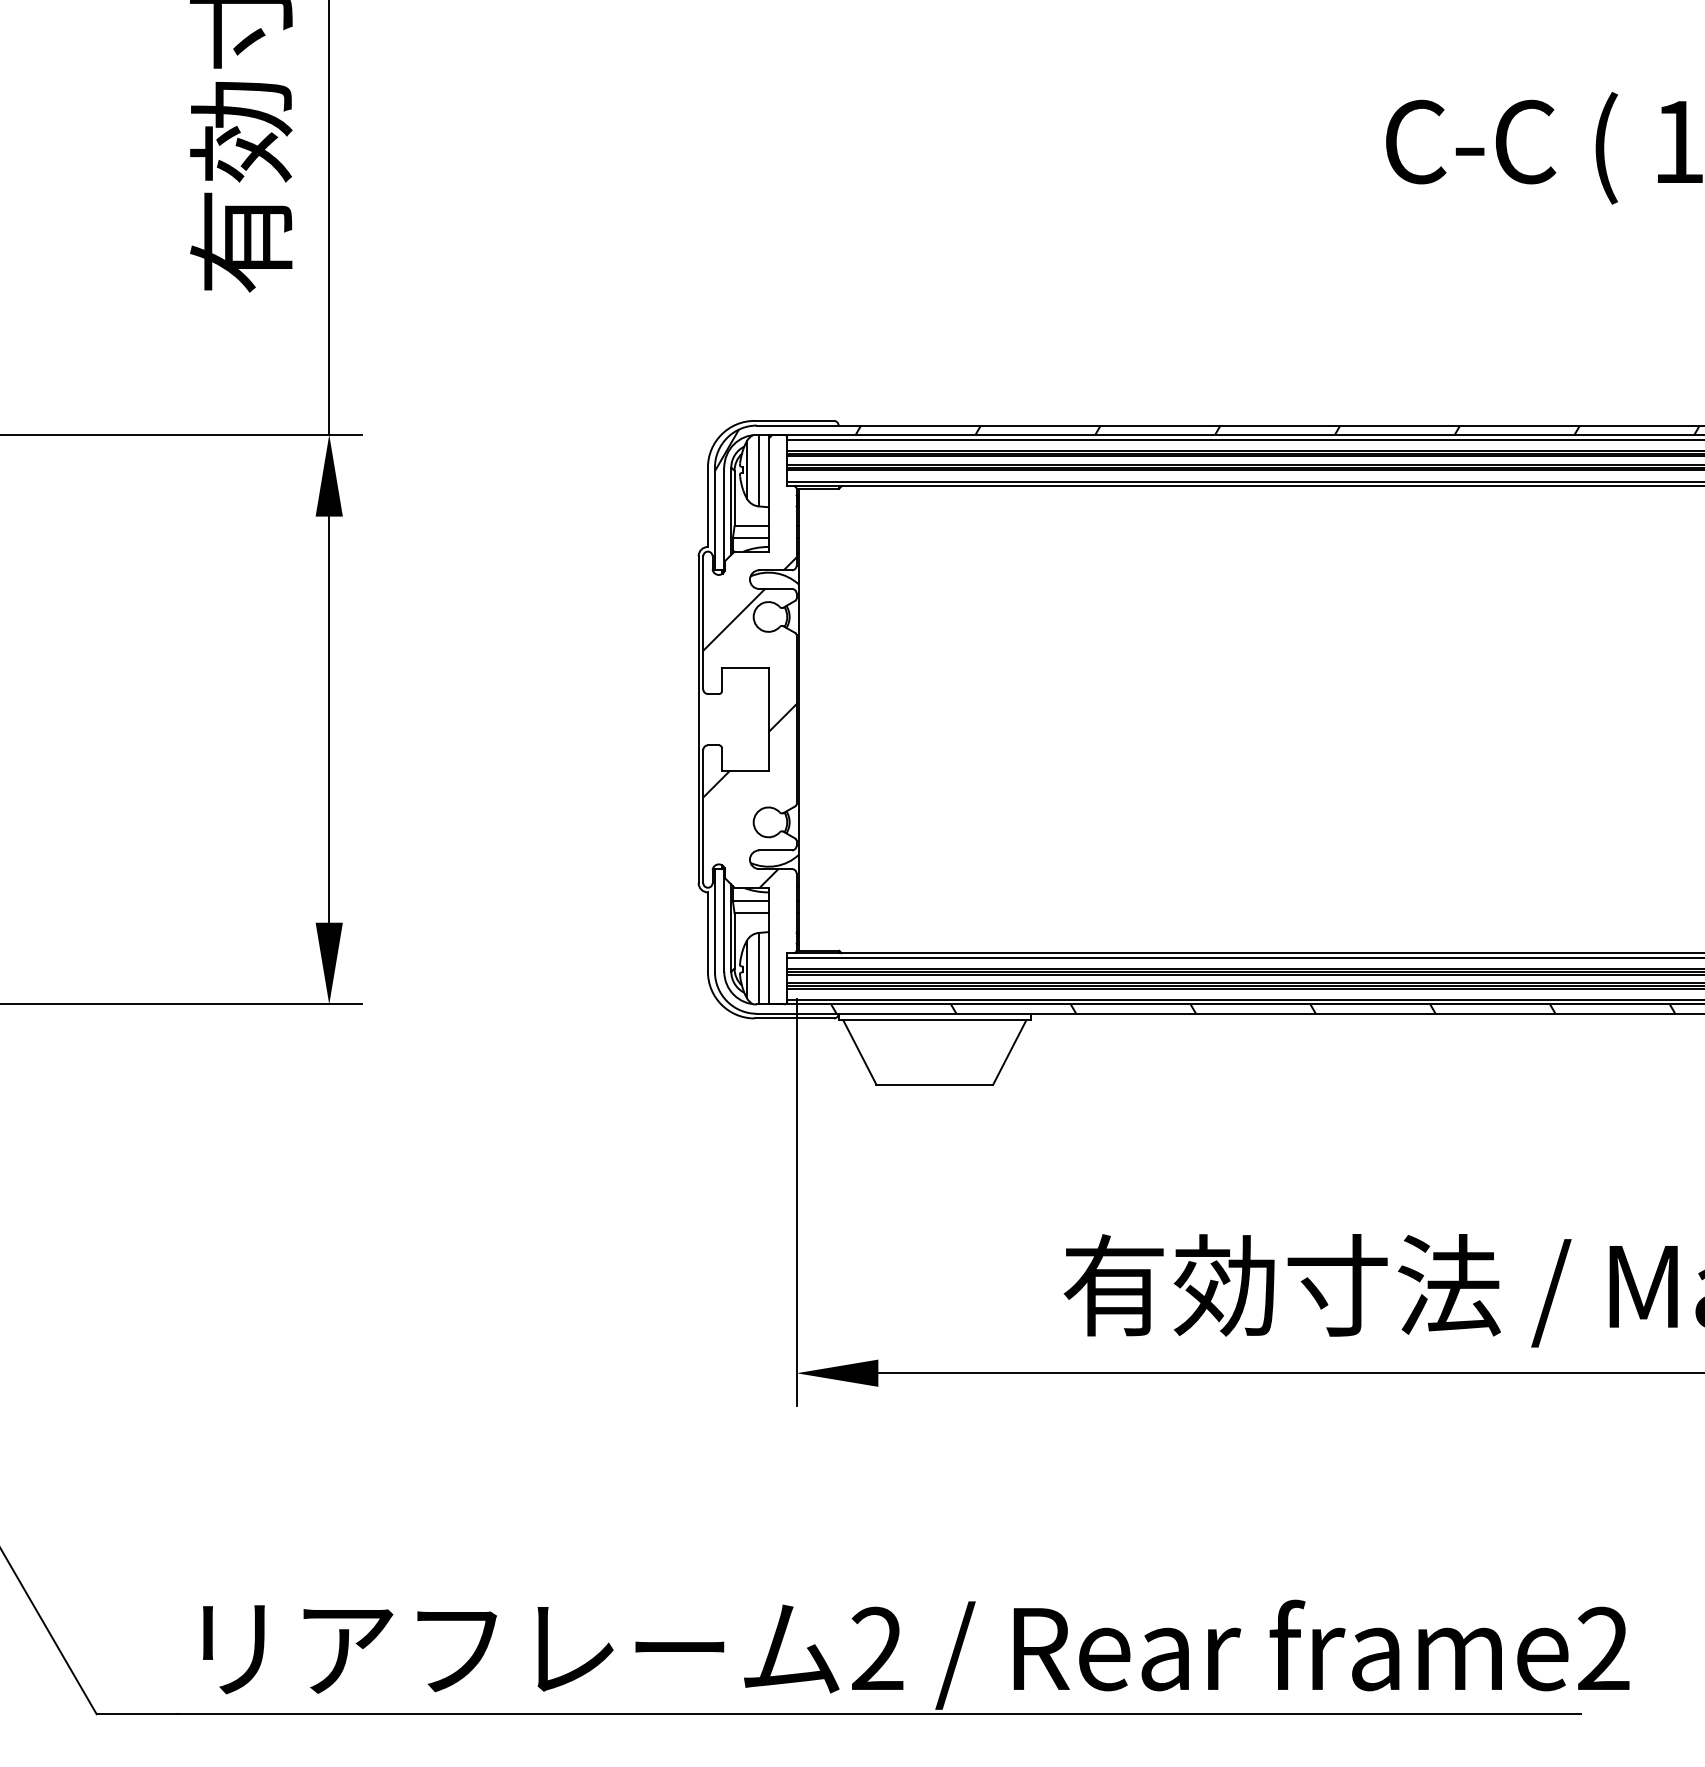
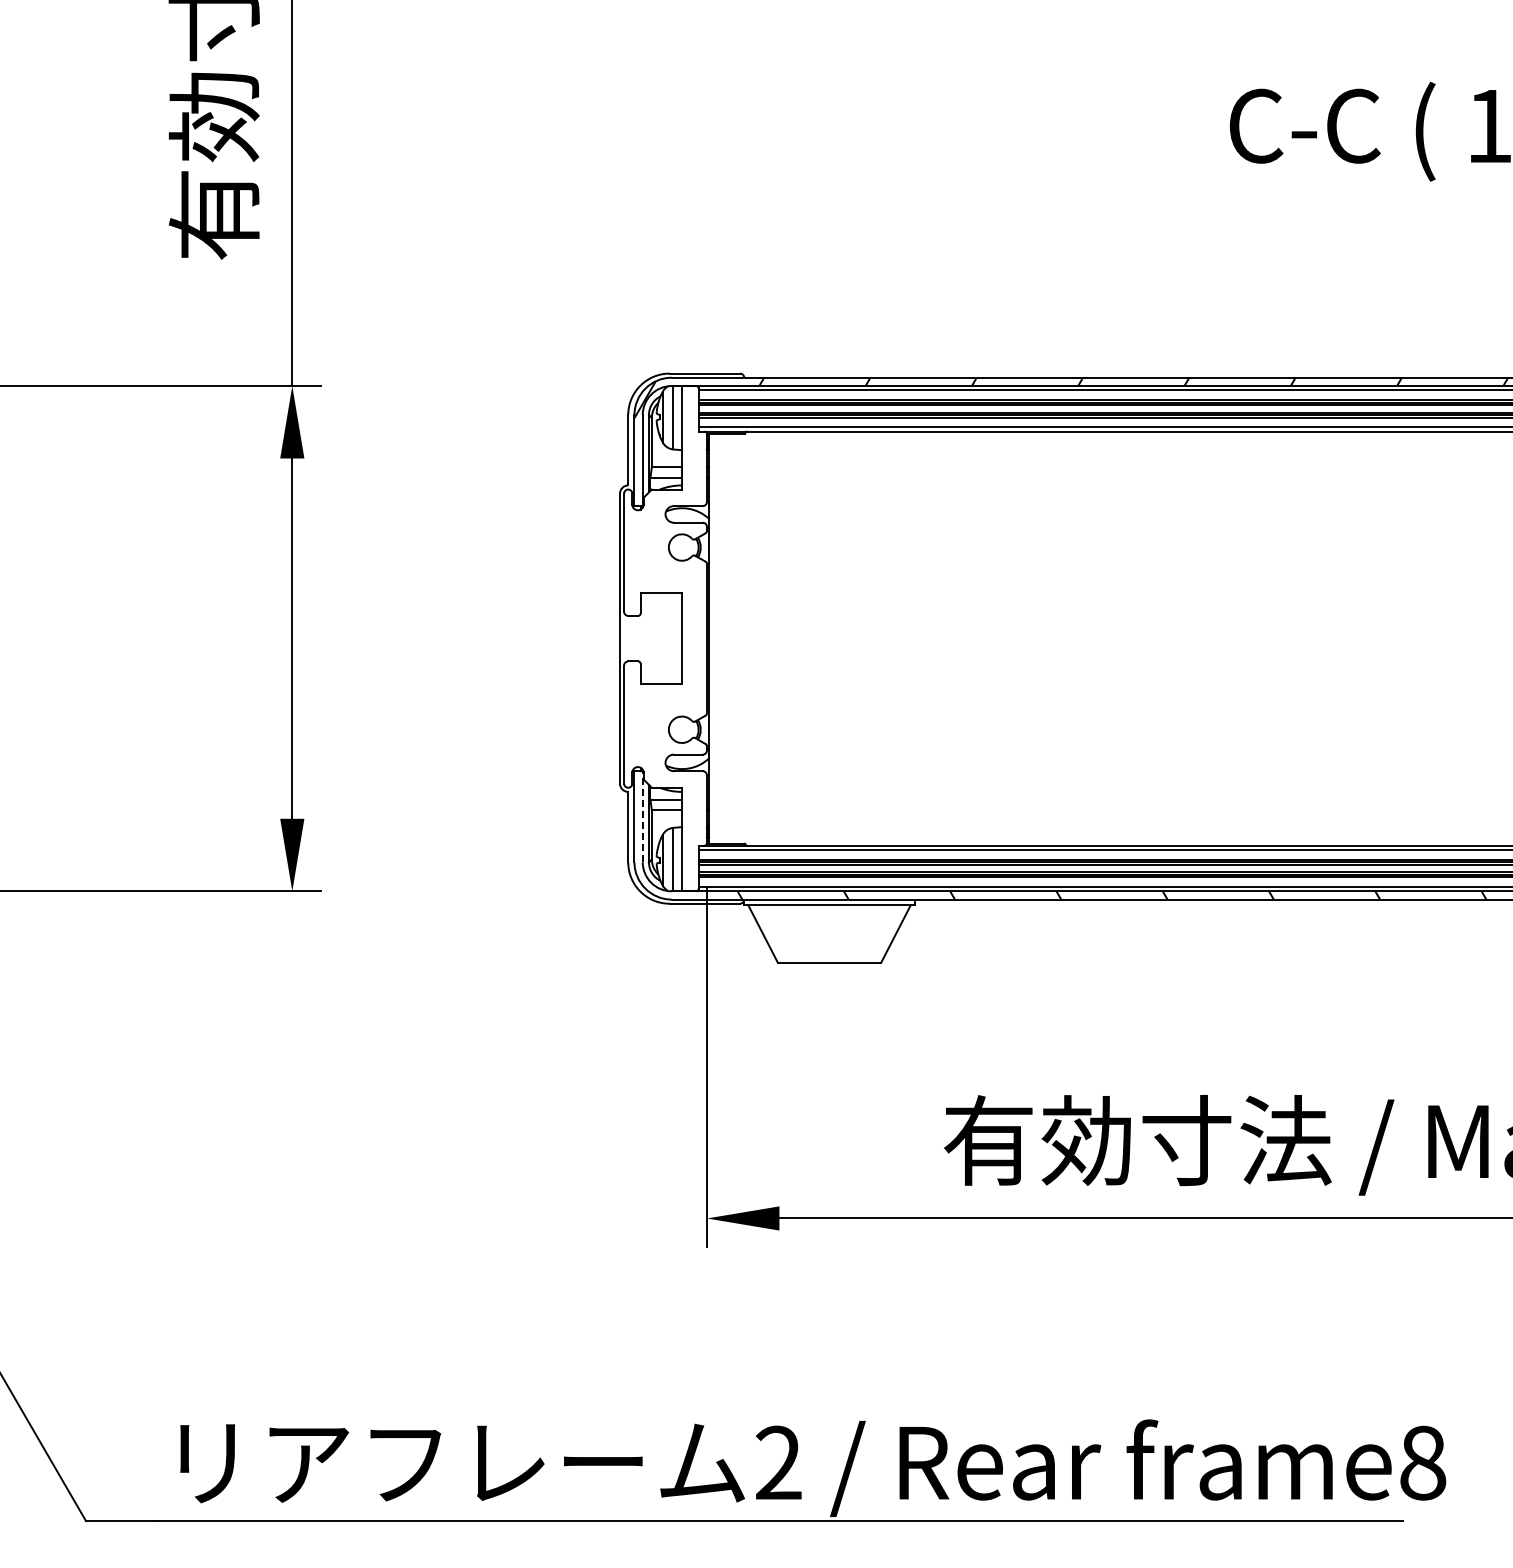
hatch: (749, 660) -> (665, 586), removed
line: (723, 920) -> (642, 816), solid -> dashed
text: (1604, 1648) -> (1423, 1462), frame2 -> frame8

